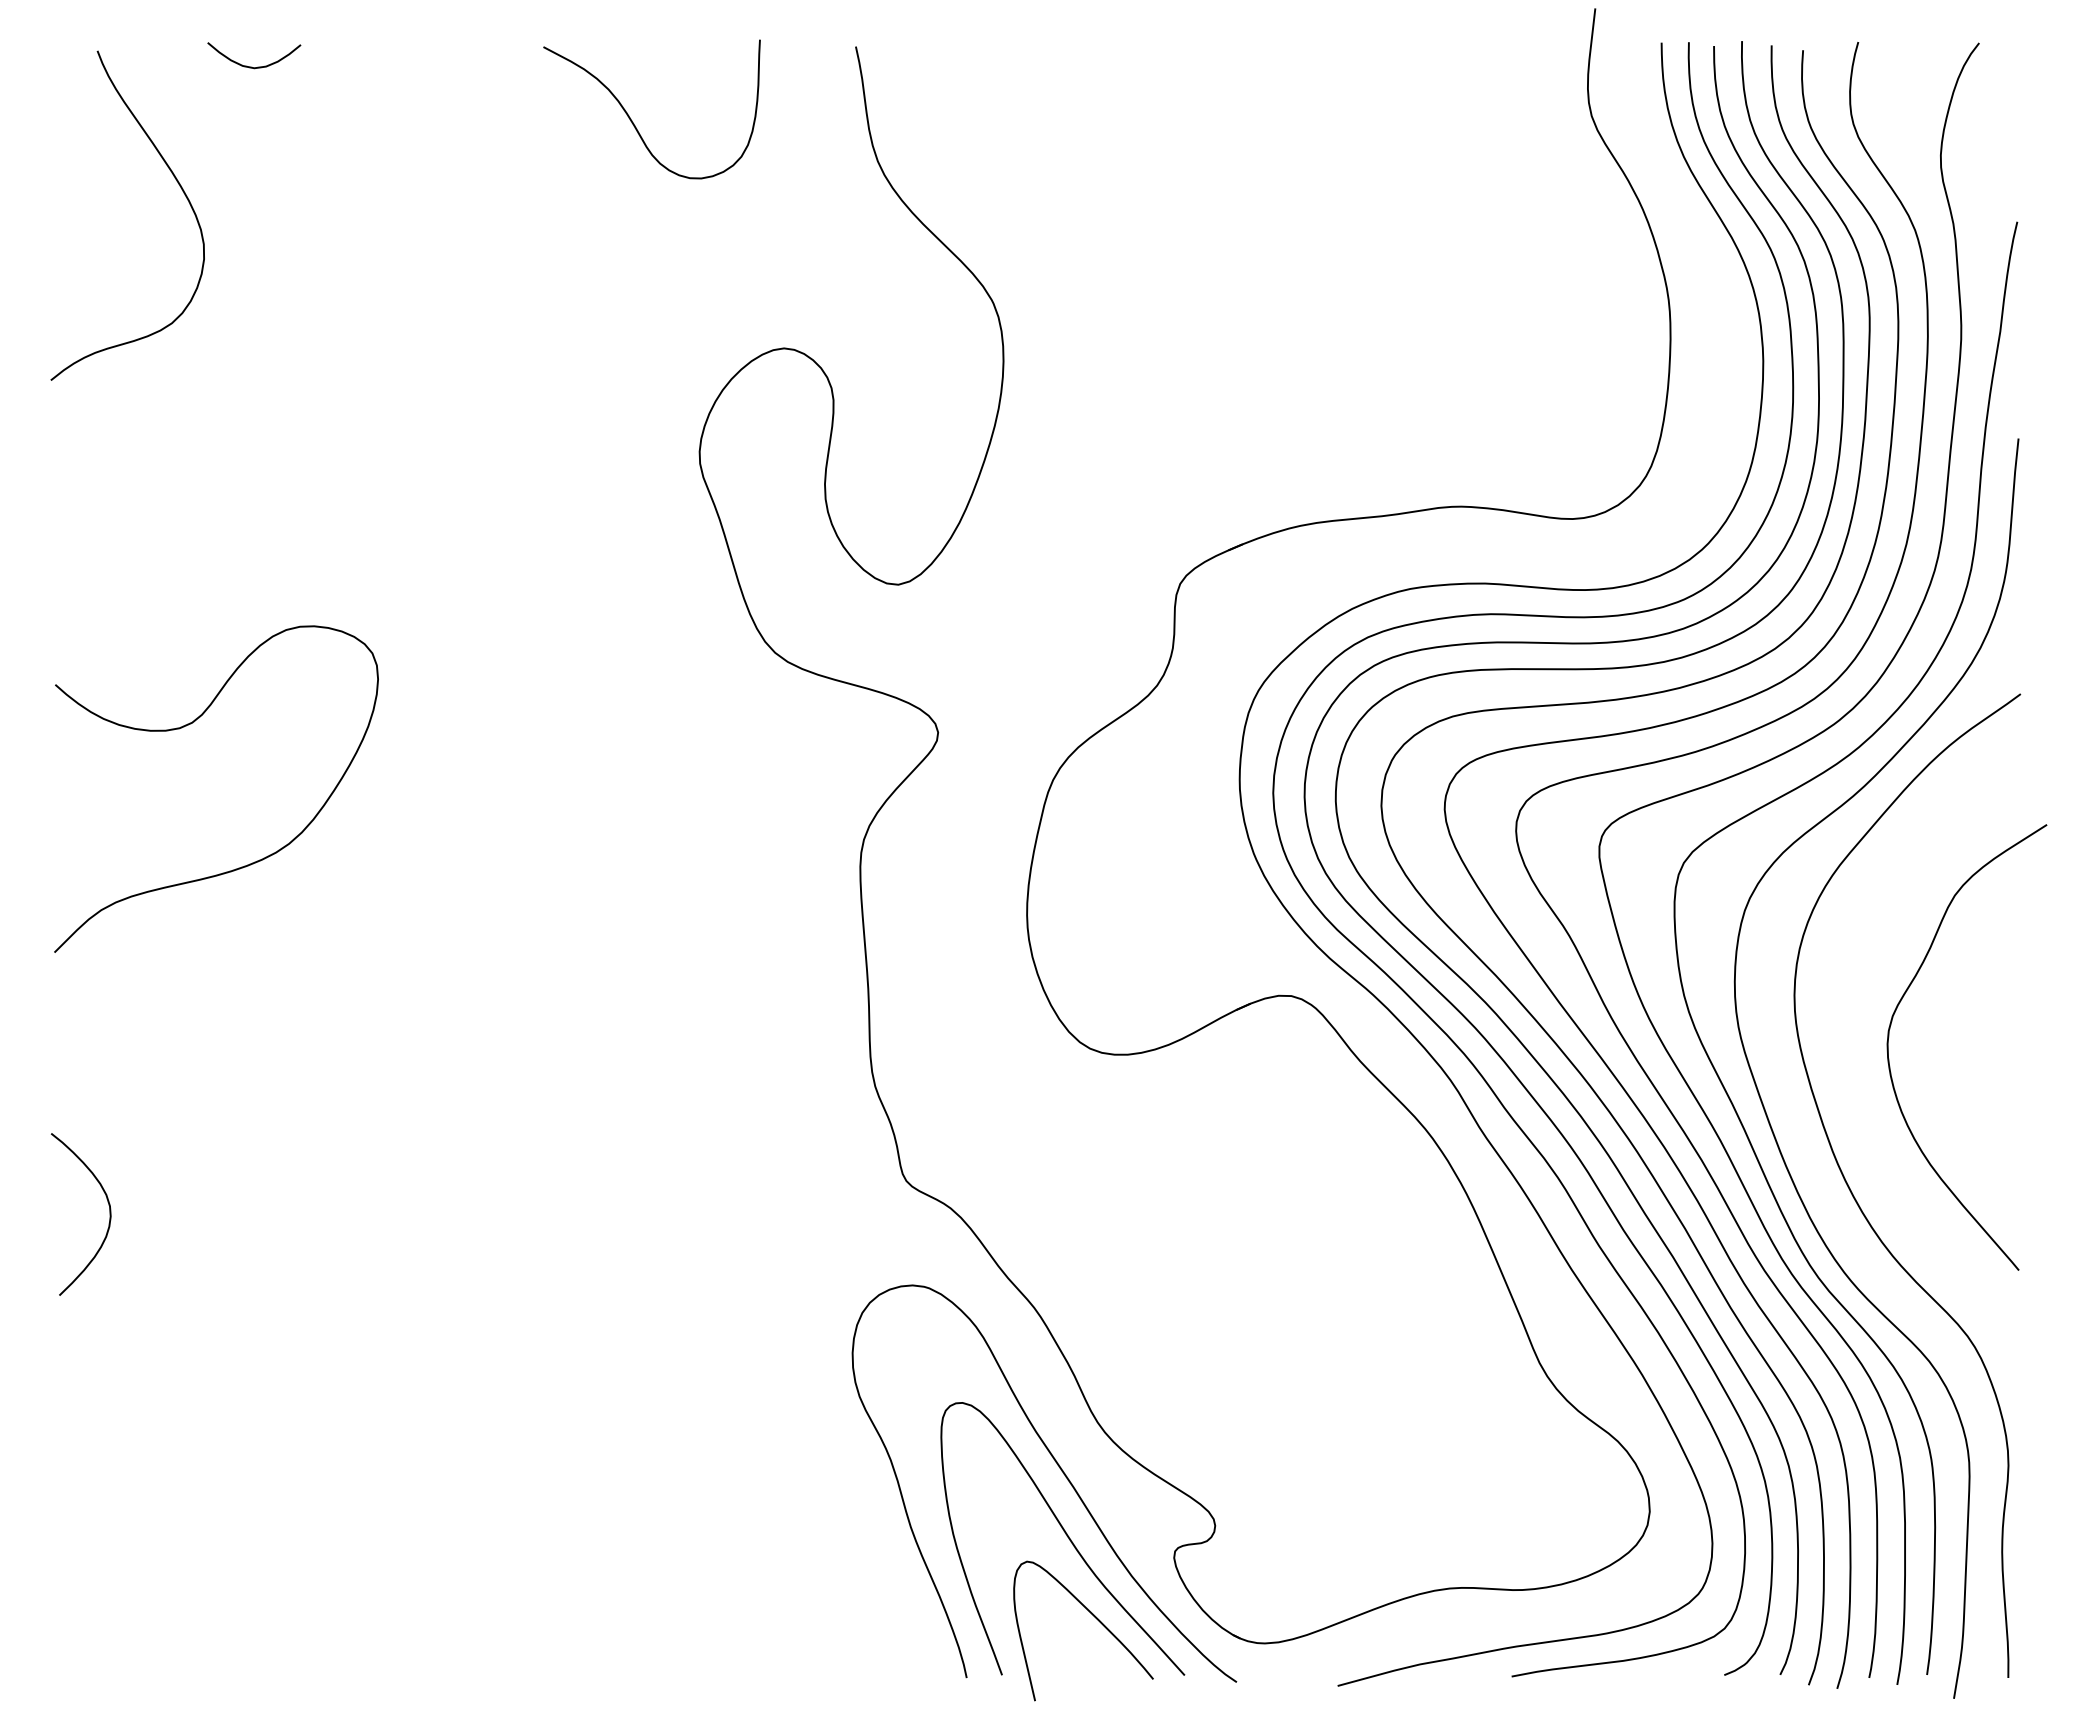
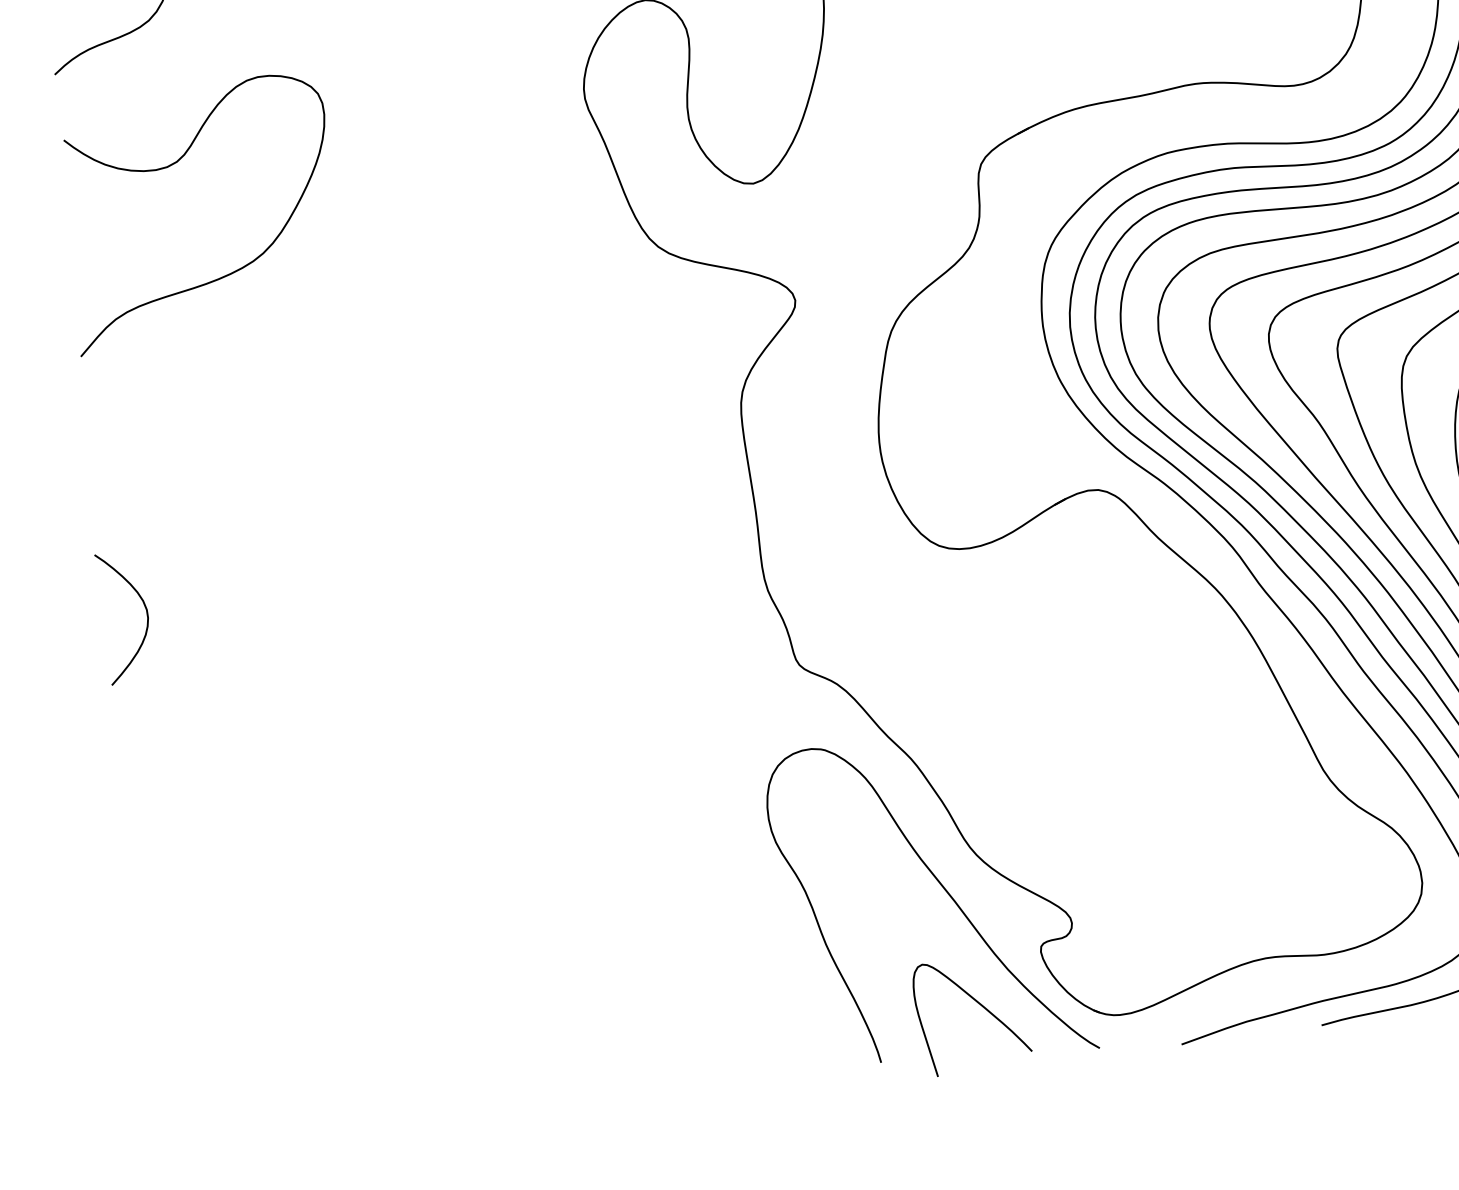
curve: (186, 726) -> (172, 165), moved
curve: (109, 1214) -> (147, 616), moved
curve: (1066, 1536) -> (952, 941), removed

